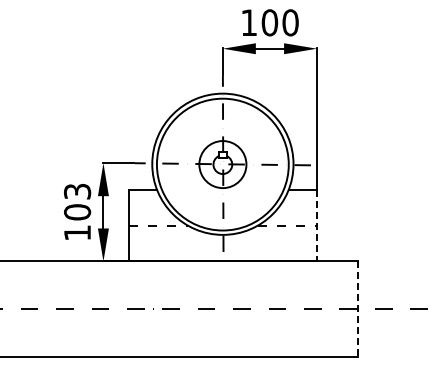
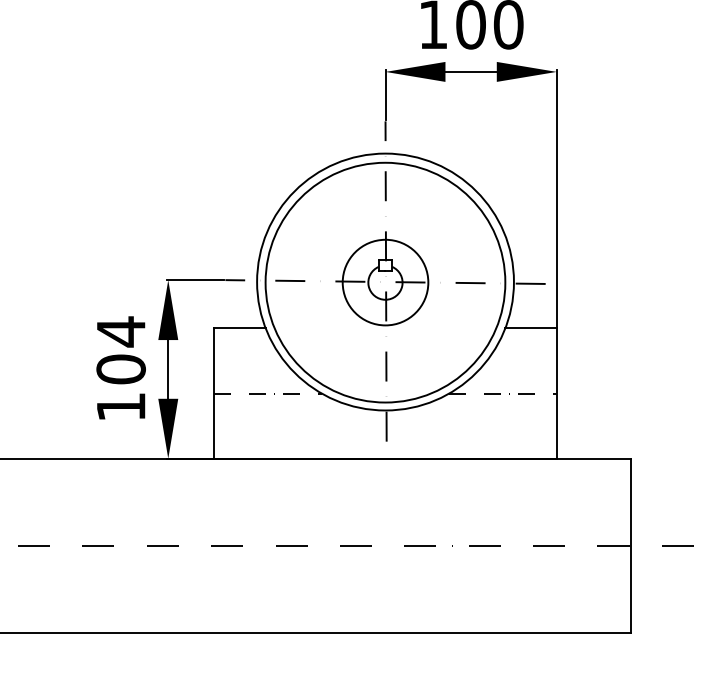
text: (77, 191) -> (121, 331), 103 -> 104
line: (317, 225) -> (557, 393), dashed -> solid
line: (357, 309) -> (630, 546), dashed -> solid

